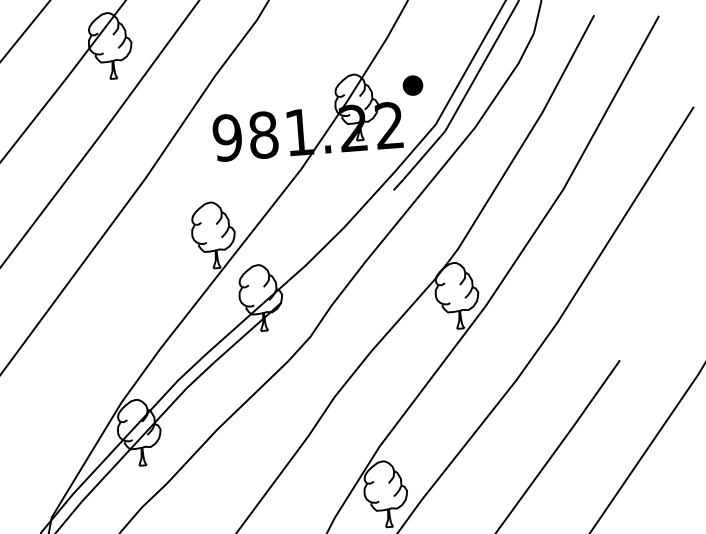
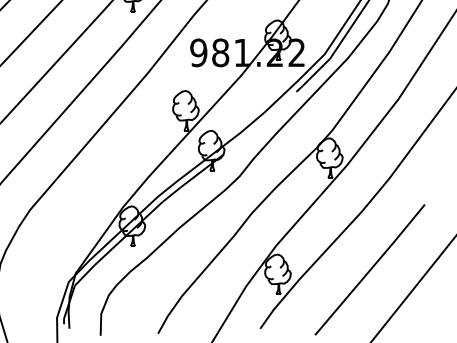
part: (412, 85) -> (312, 29), removed

